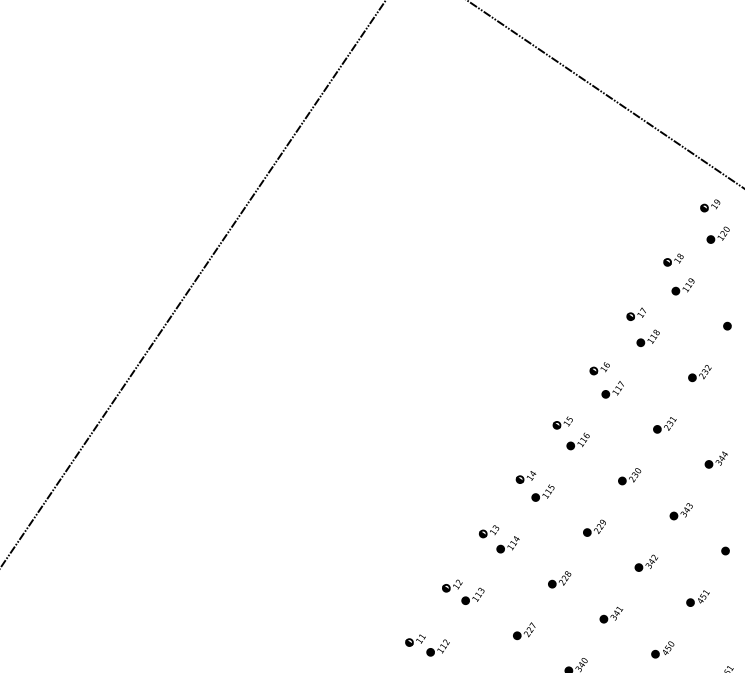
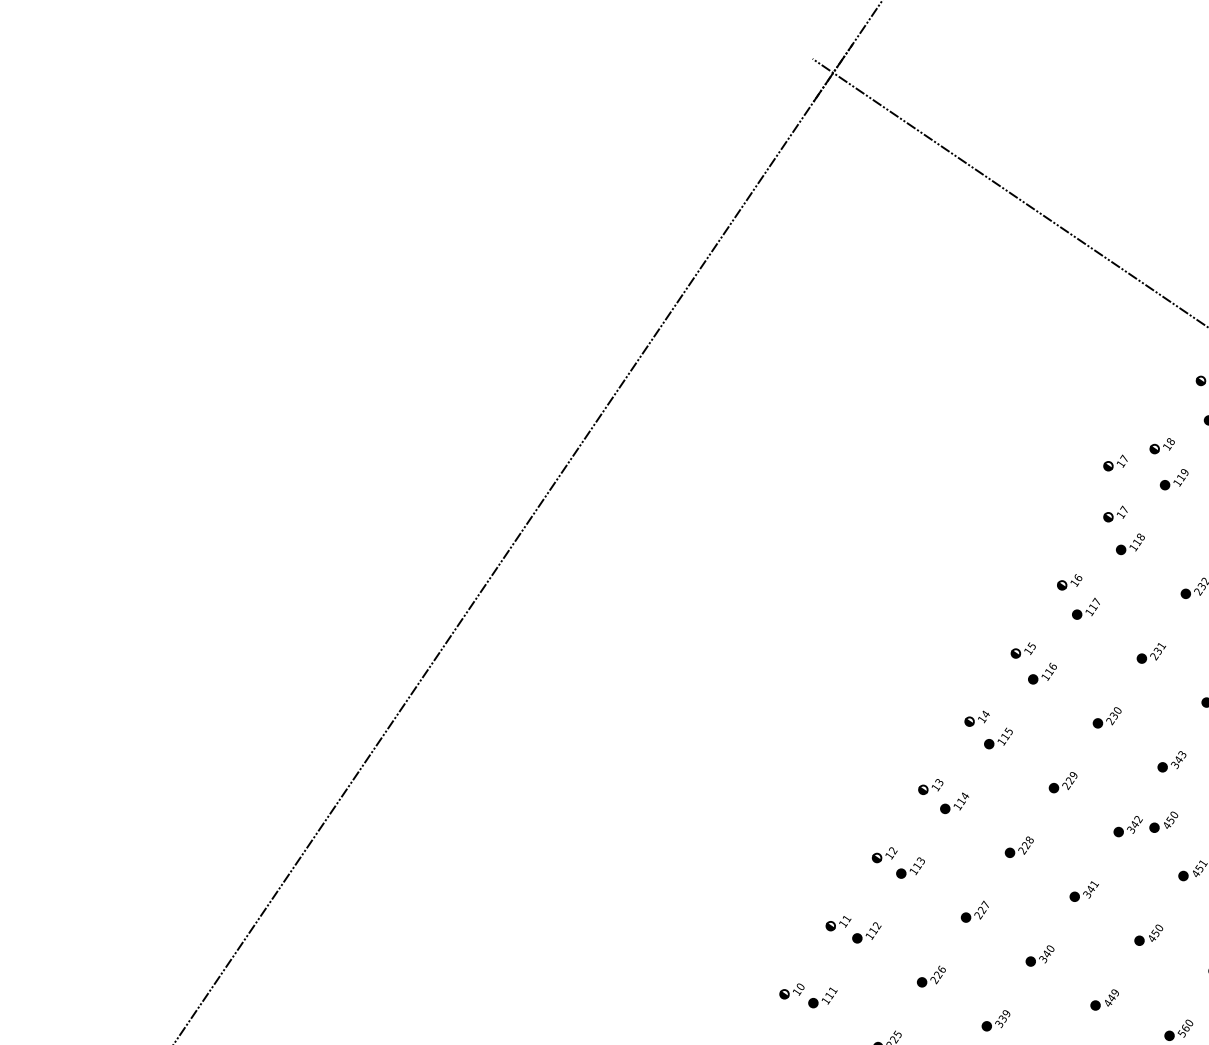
part: (636, 273) -> (1115, 462), added
part: (674, 559) -> (1163, 821), added

